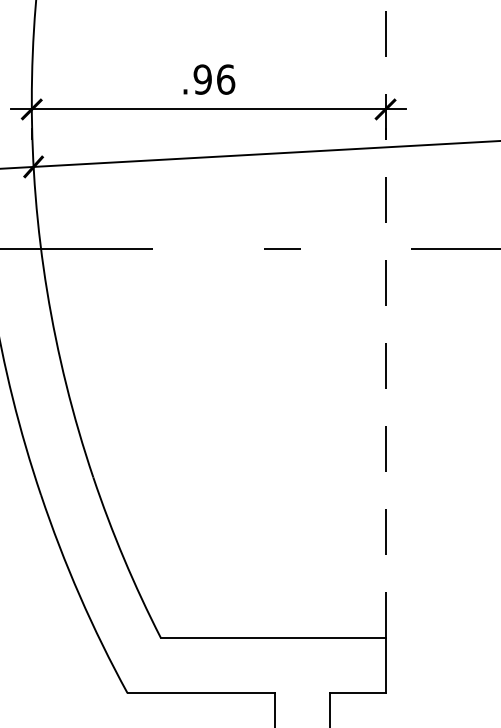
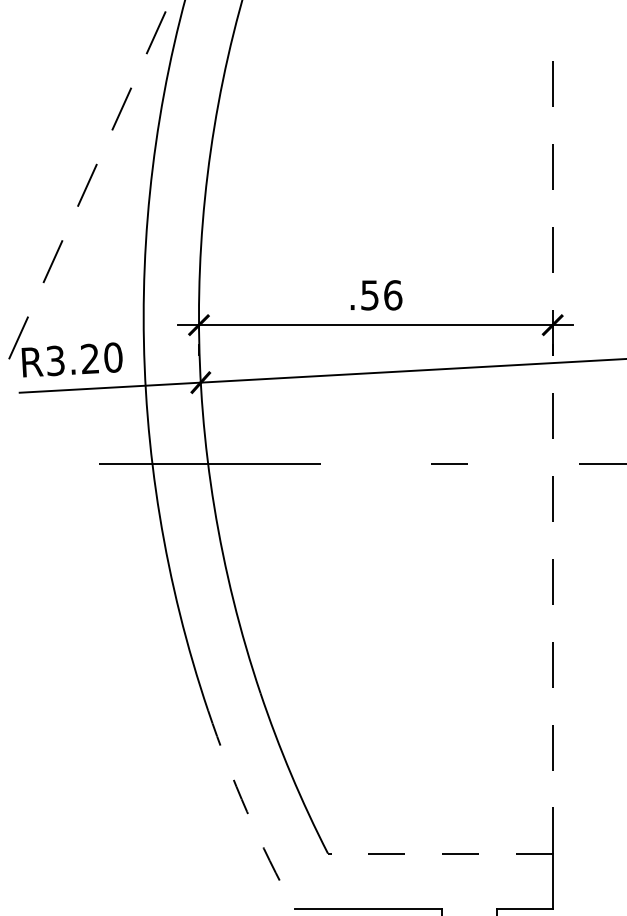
text: (202, 79) -> (369, 295), .96 -> .56
arc: (80, 595) -> (247, 811), solid -> dashed
line: (272, 637) -> (439, 853), solid -> dashed

